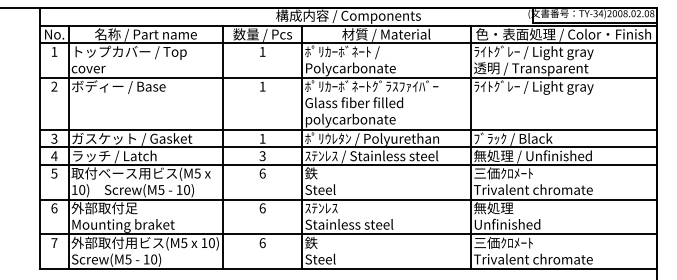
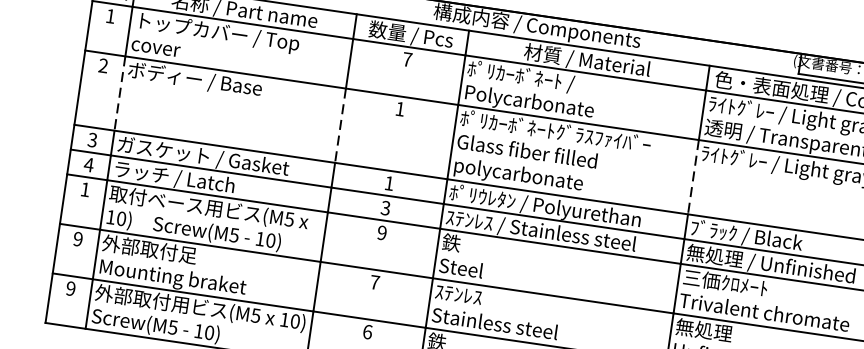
text: (262, 51) -> (407, 58), 1 -> 7
line: (68, 104) -> (119, 94), solid -> dashed
line: (223, 104) -> (340, 126), solid -> dashed
line: (470, 104) -> (692, 177), solid -> dashed
text: (54, 173) -> (85, 189), 5 -> 1
text: (262, 173) -> (381, 232), 6 -> 9
text: (54, 208) -> (78, 239), 6 -> 9
text: (262, 208) -> (374, 282), 6 -> 7
text: (54, 243) -> (70, 289), 7 -> 9

